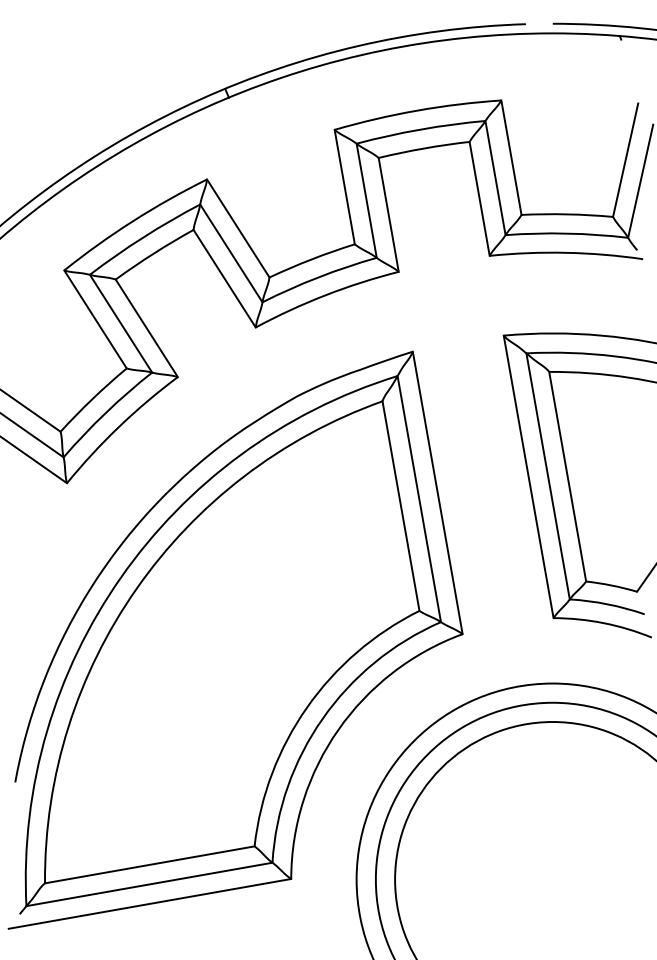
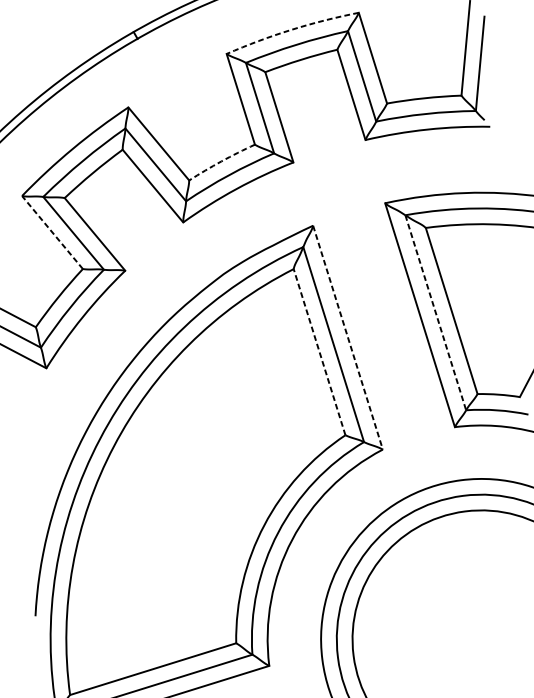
arc: (417, 110) -> (291, 29), solid -> dashed
arc: (311, 259) -> (221, 161), solid -> dashed
line: (95, 319) -> (52, 232), solid -> dashed
line: (548, 476) -> (436, 312), solid -> dashed
line: (437, 493) -> (347, 338), solid -> dashed
line: (400, 505) -> (319, 351), solid -> dashed

